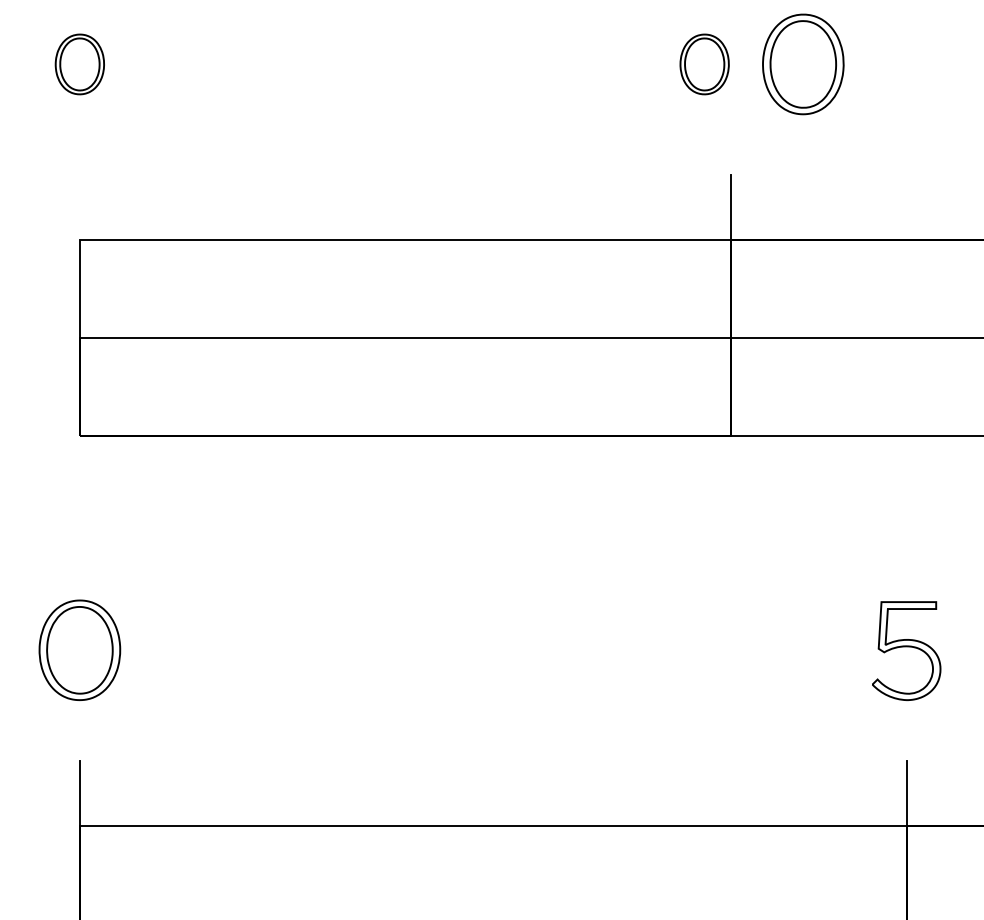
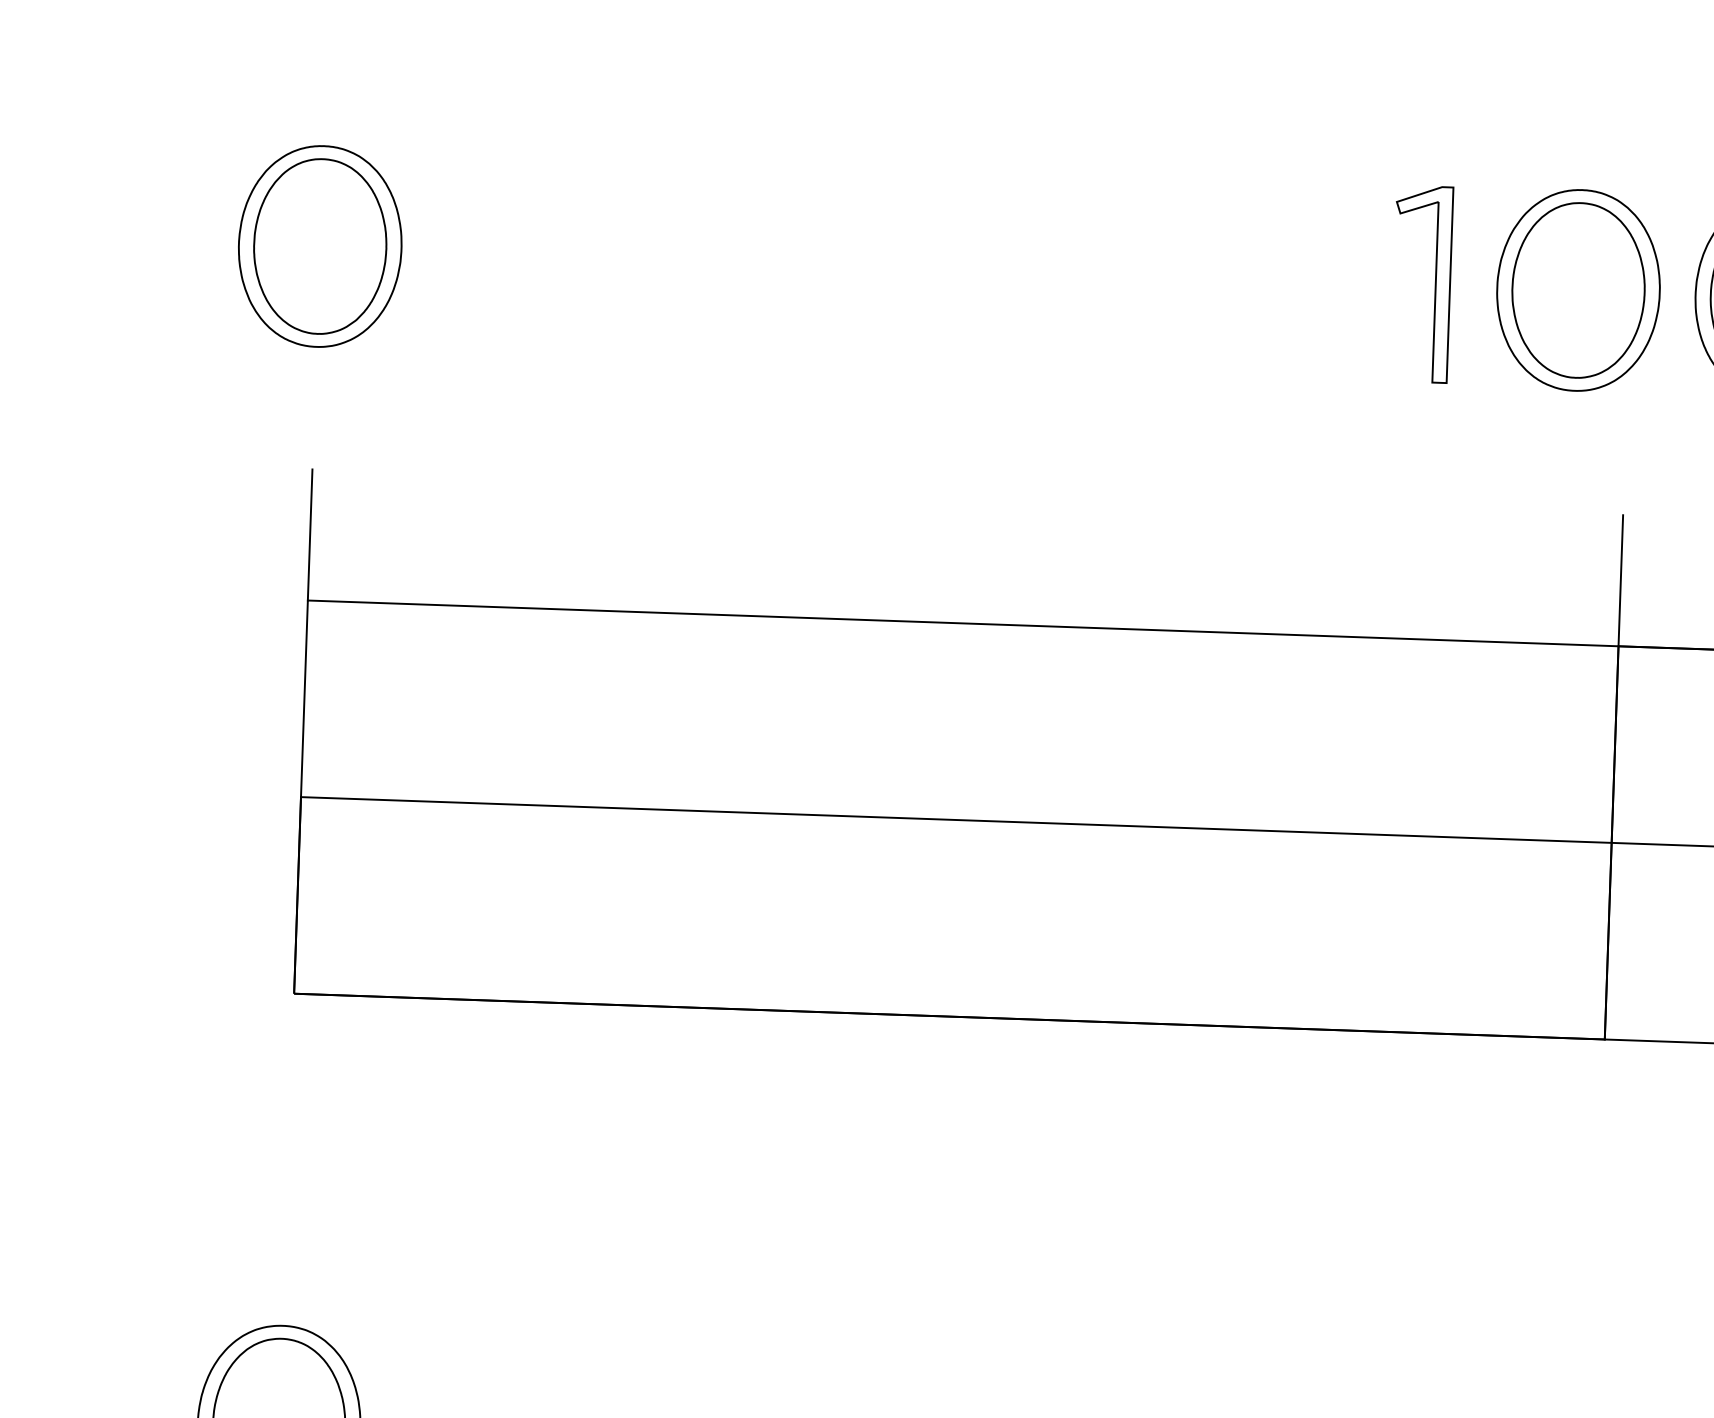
part: (633, 63) -> (1435, 283), added
part: (79, 64) -> (319, 246), size x1.67
part: (704, 64) -> (1577, 290), size x1.67
line: (79, 207) -> (309, 534), added

